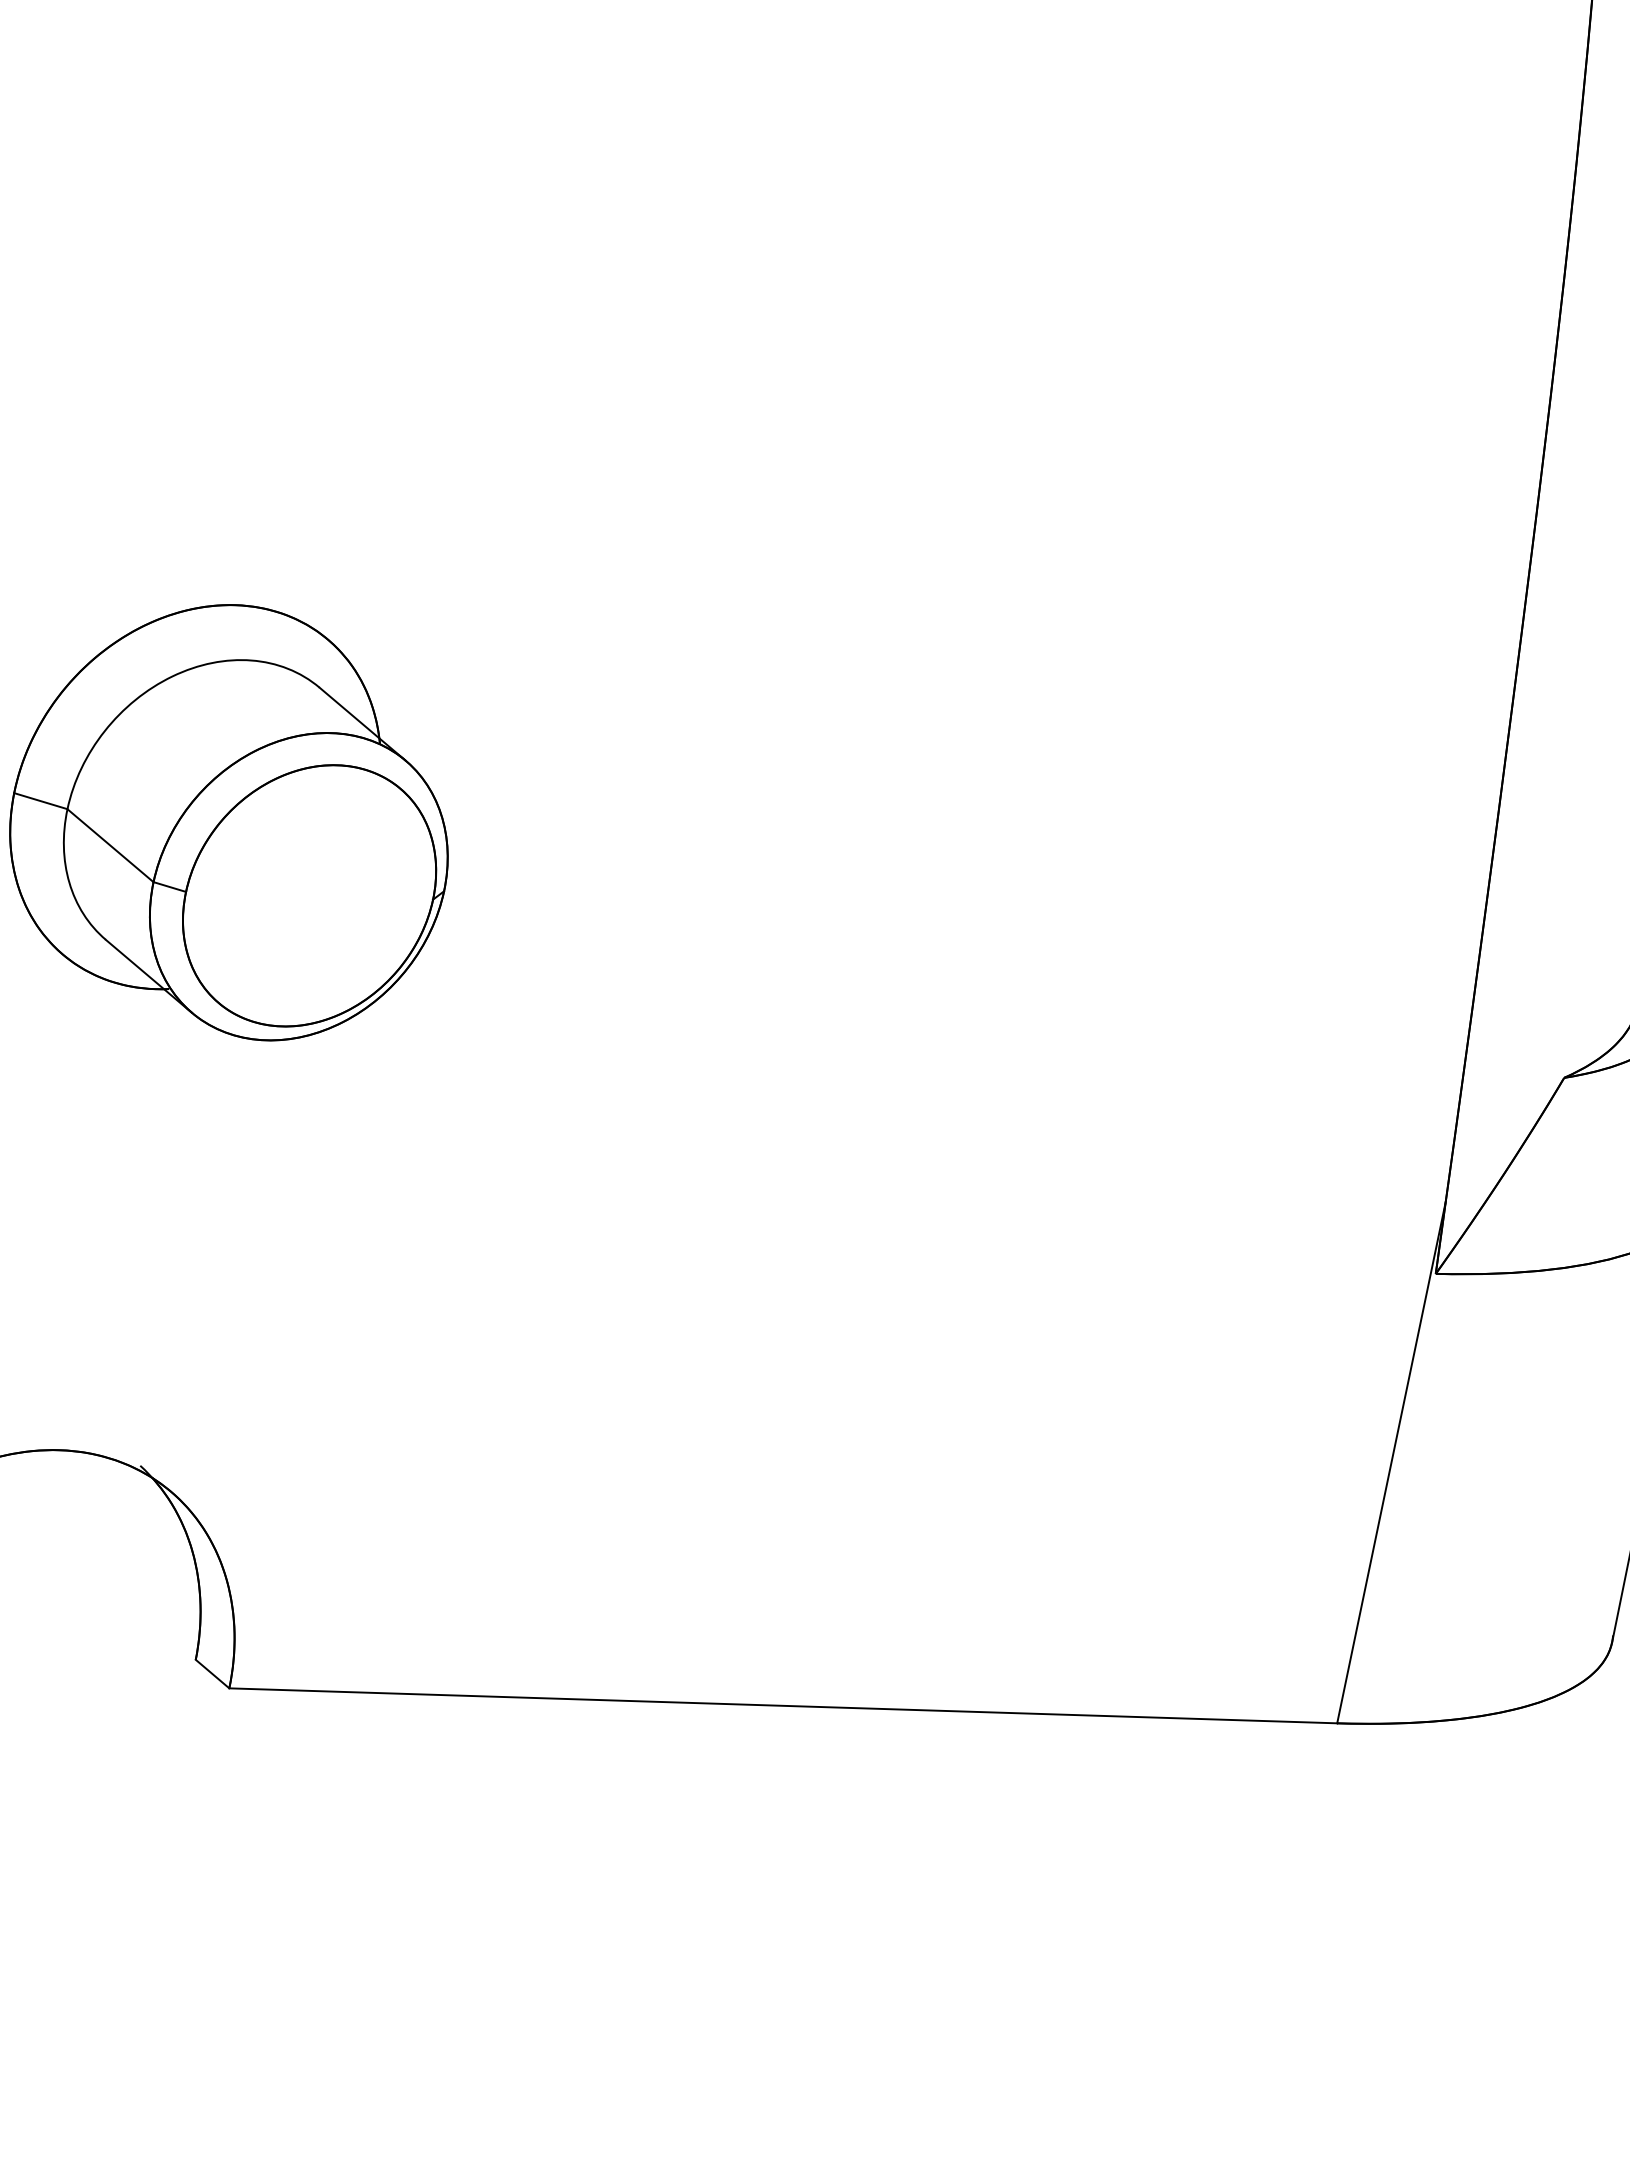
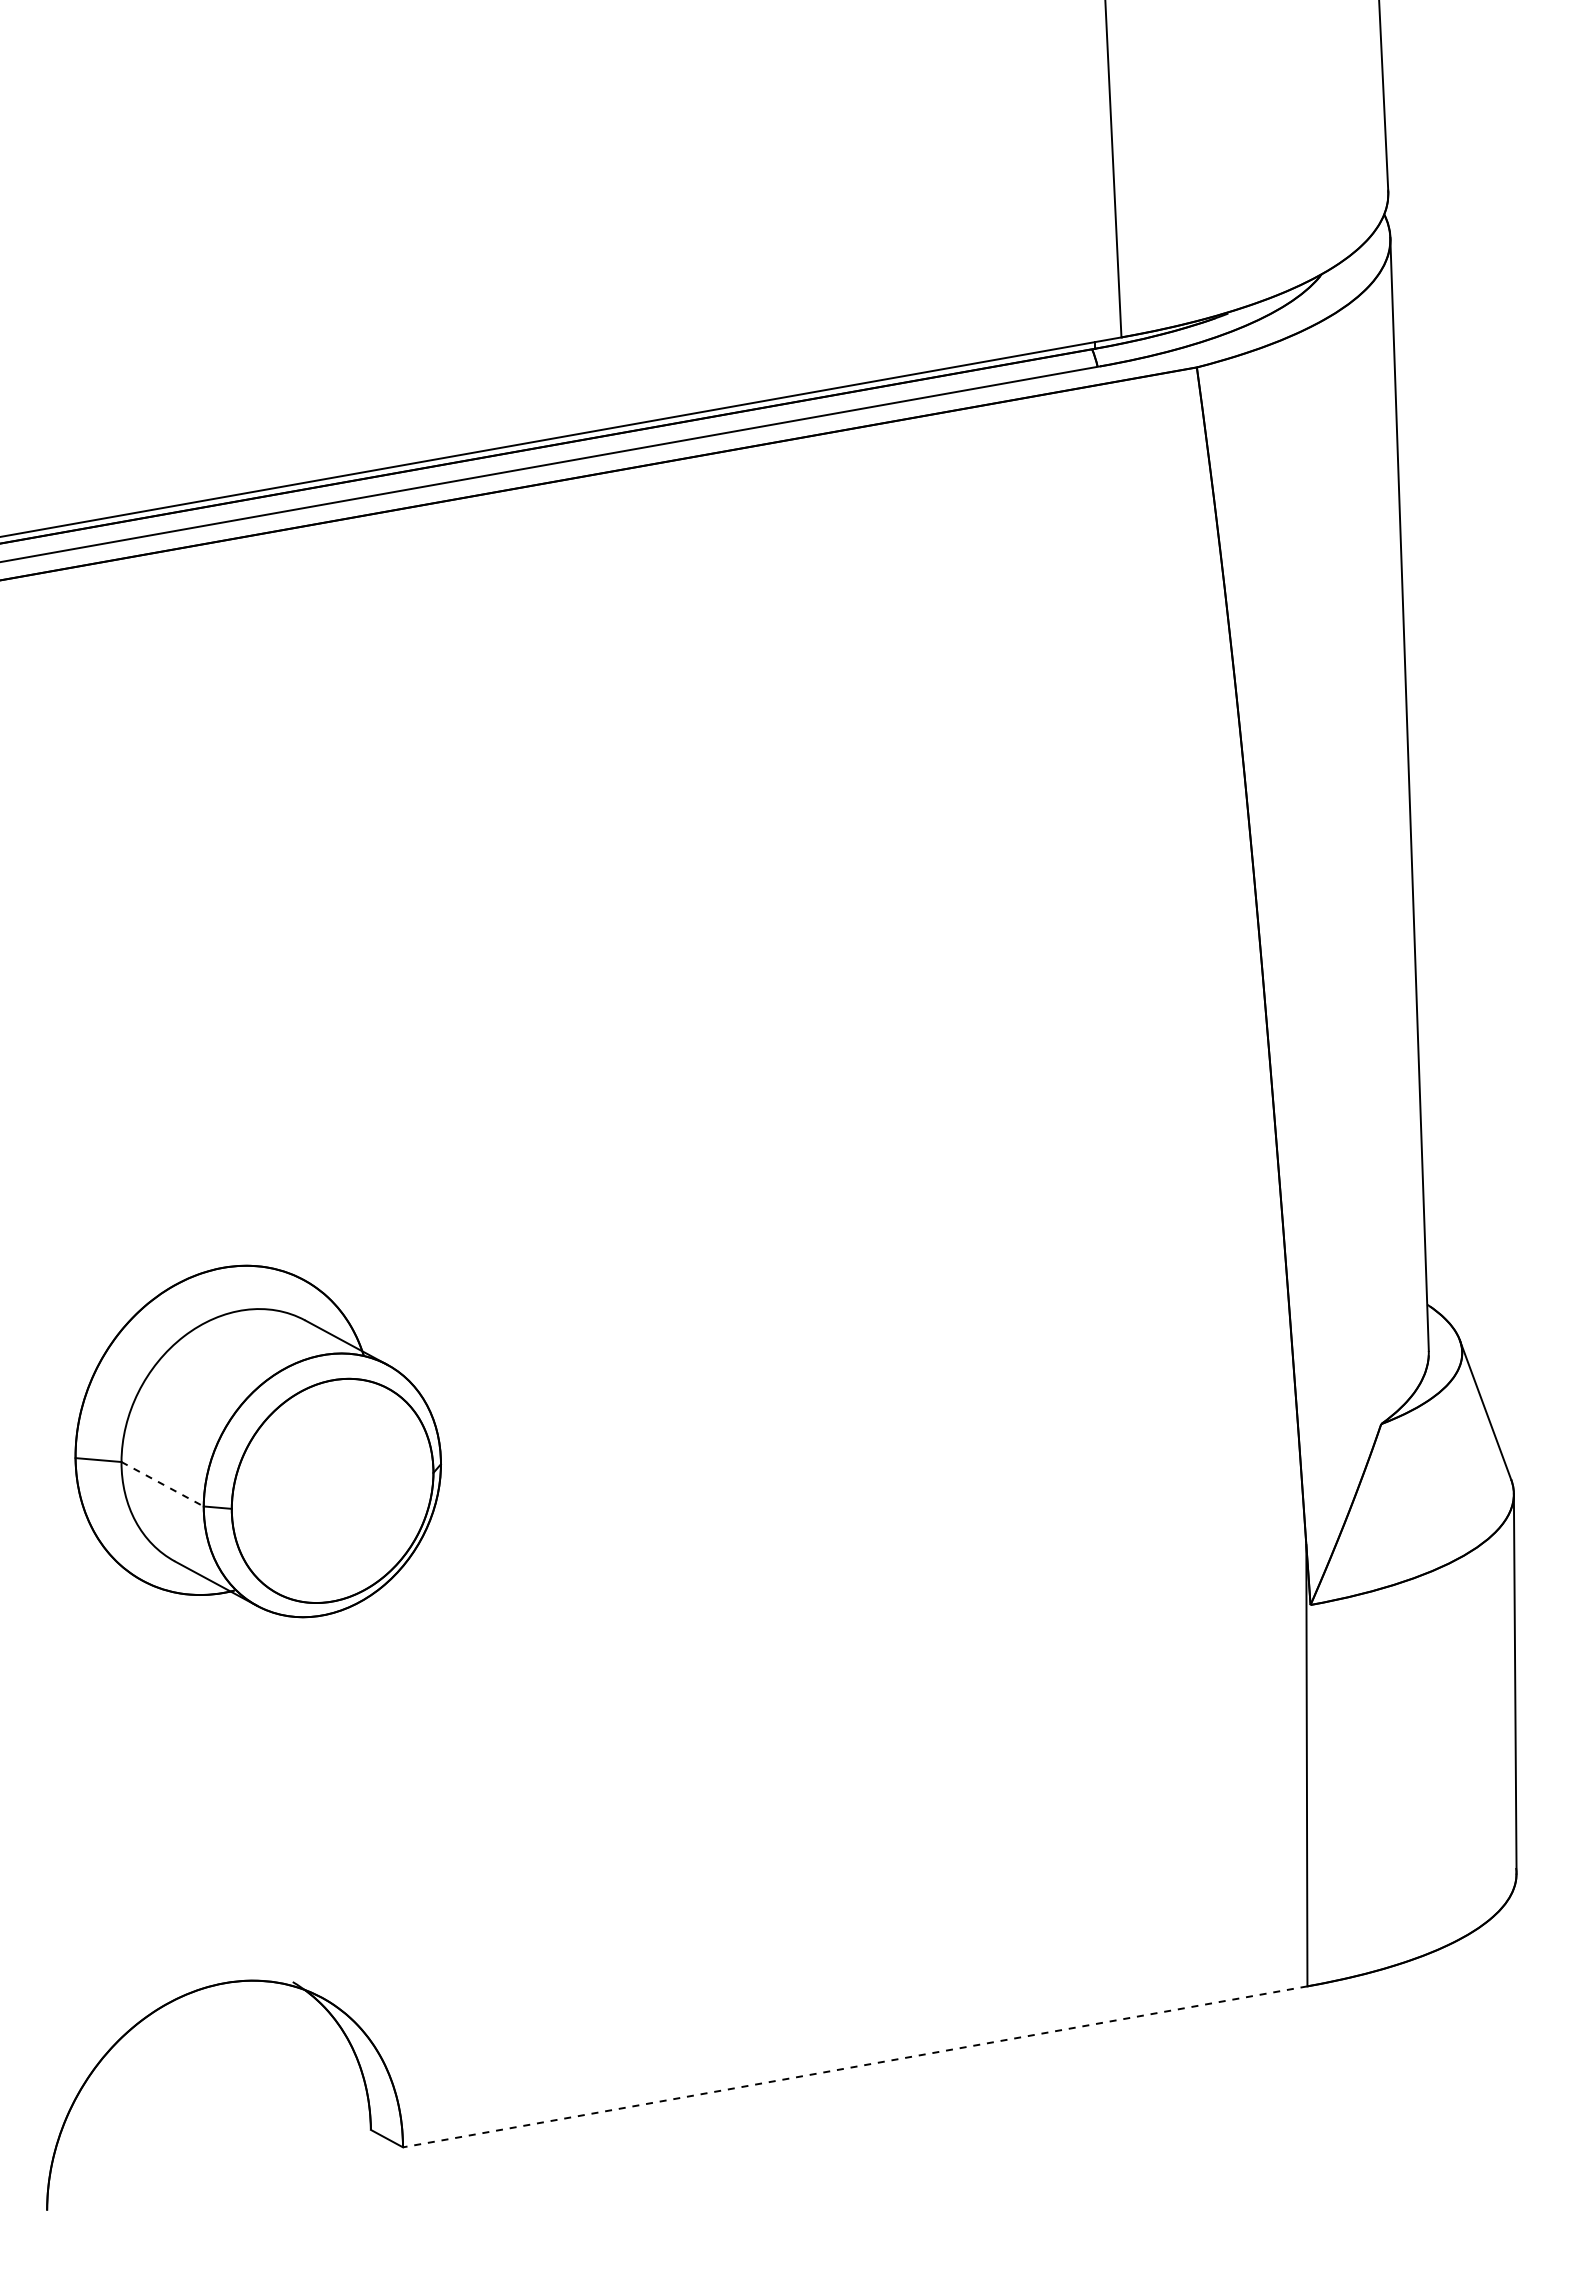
line: (110, 845) -> (162, 1484), solid -> dashed
line: (782, 1705) -> (854, 2066), solid -> dashed

